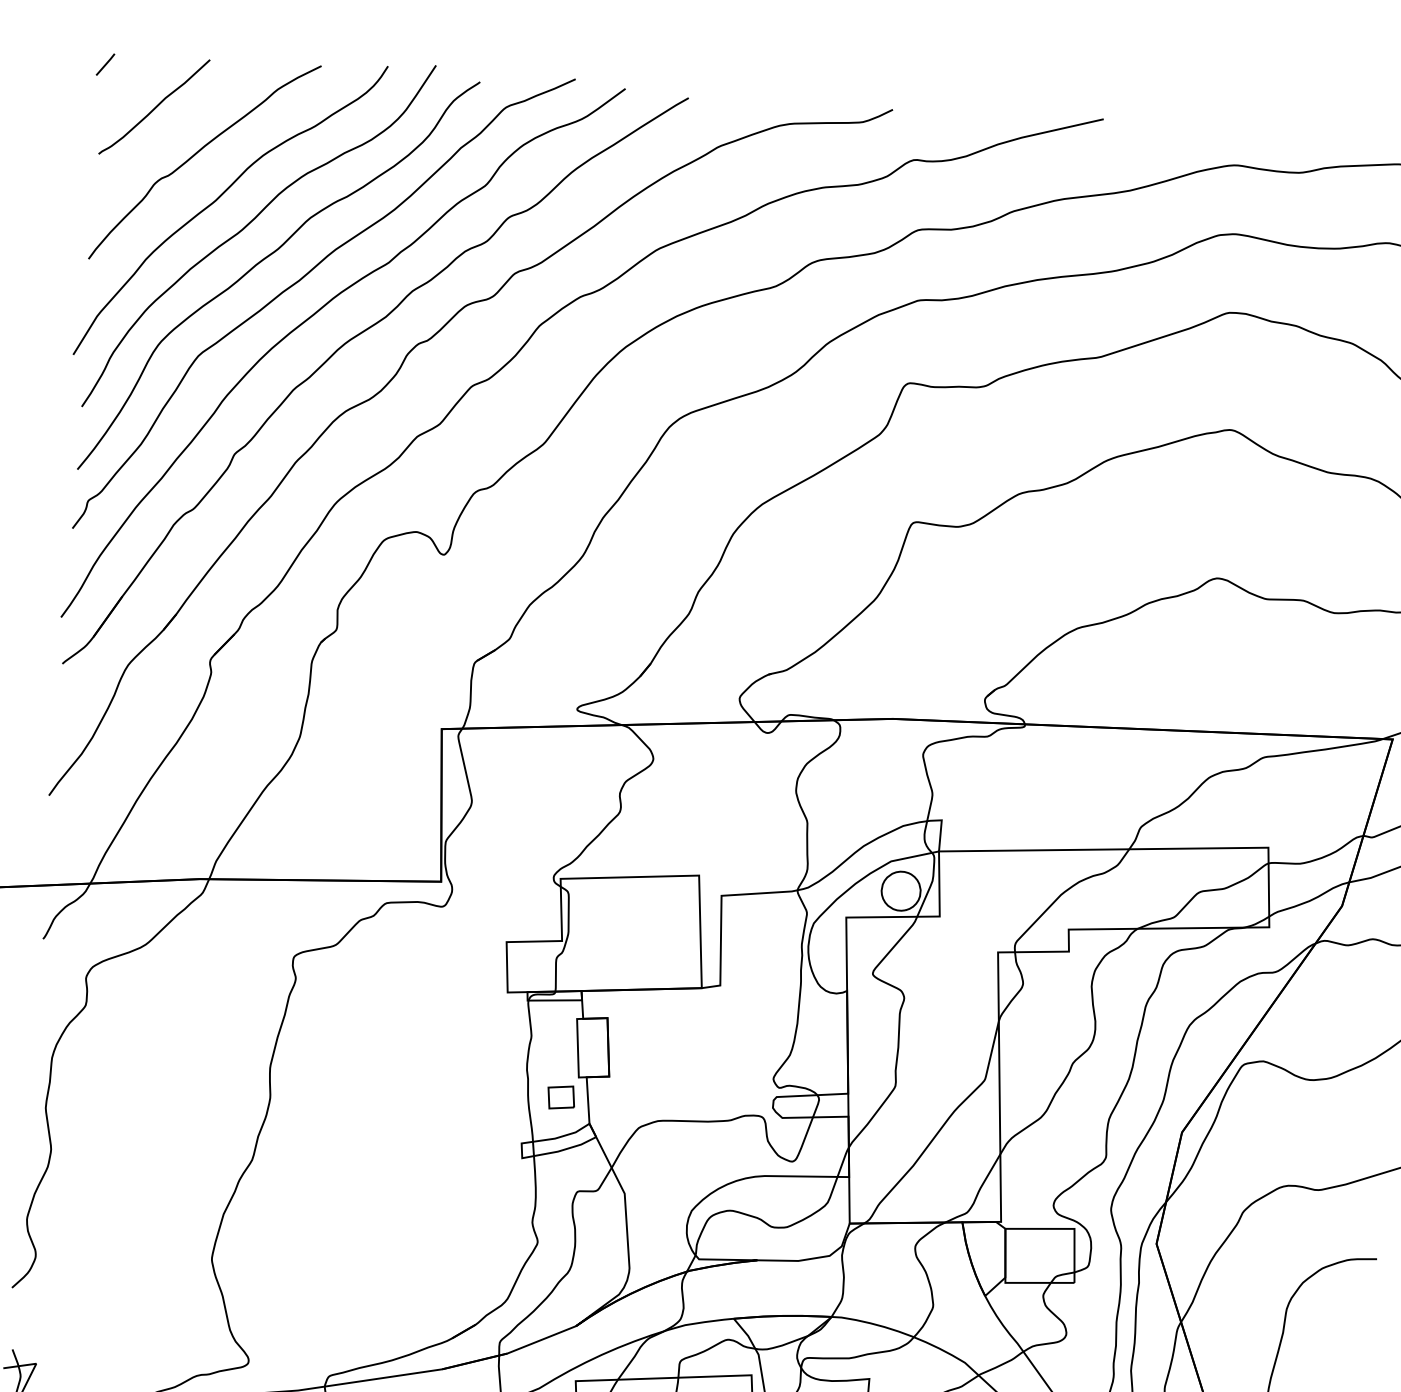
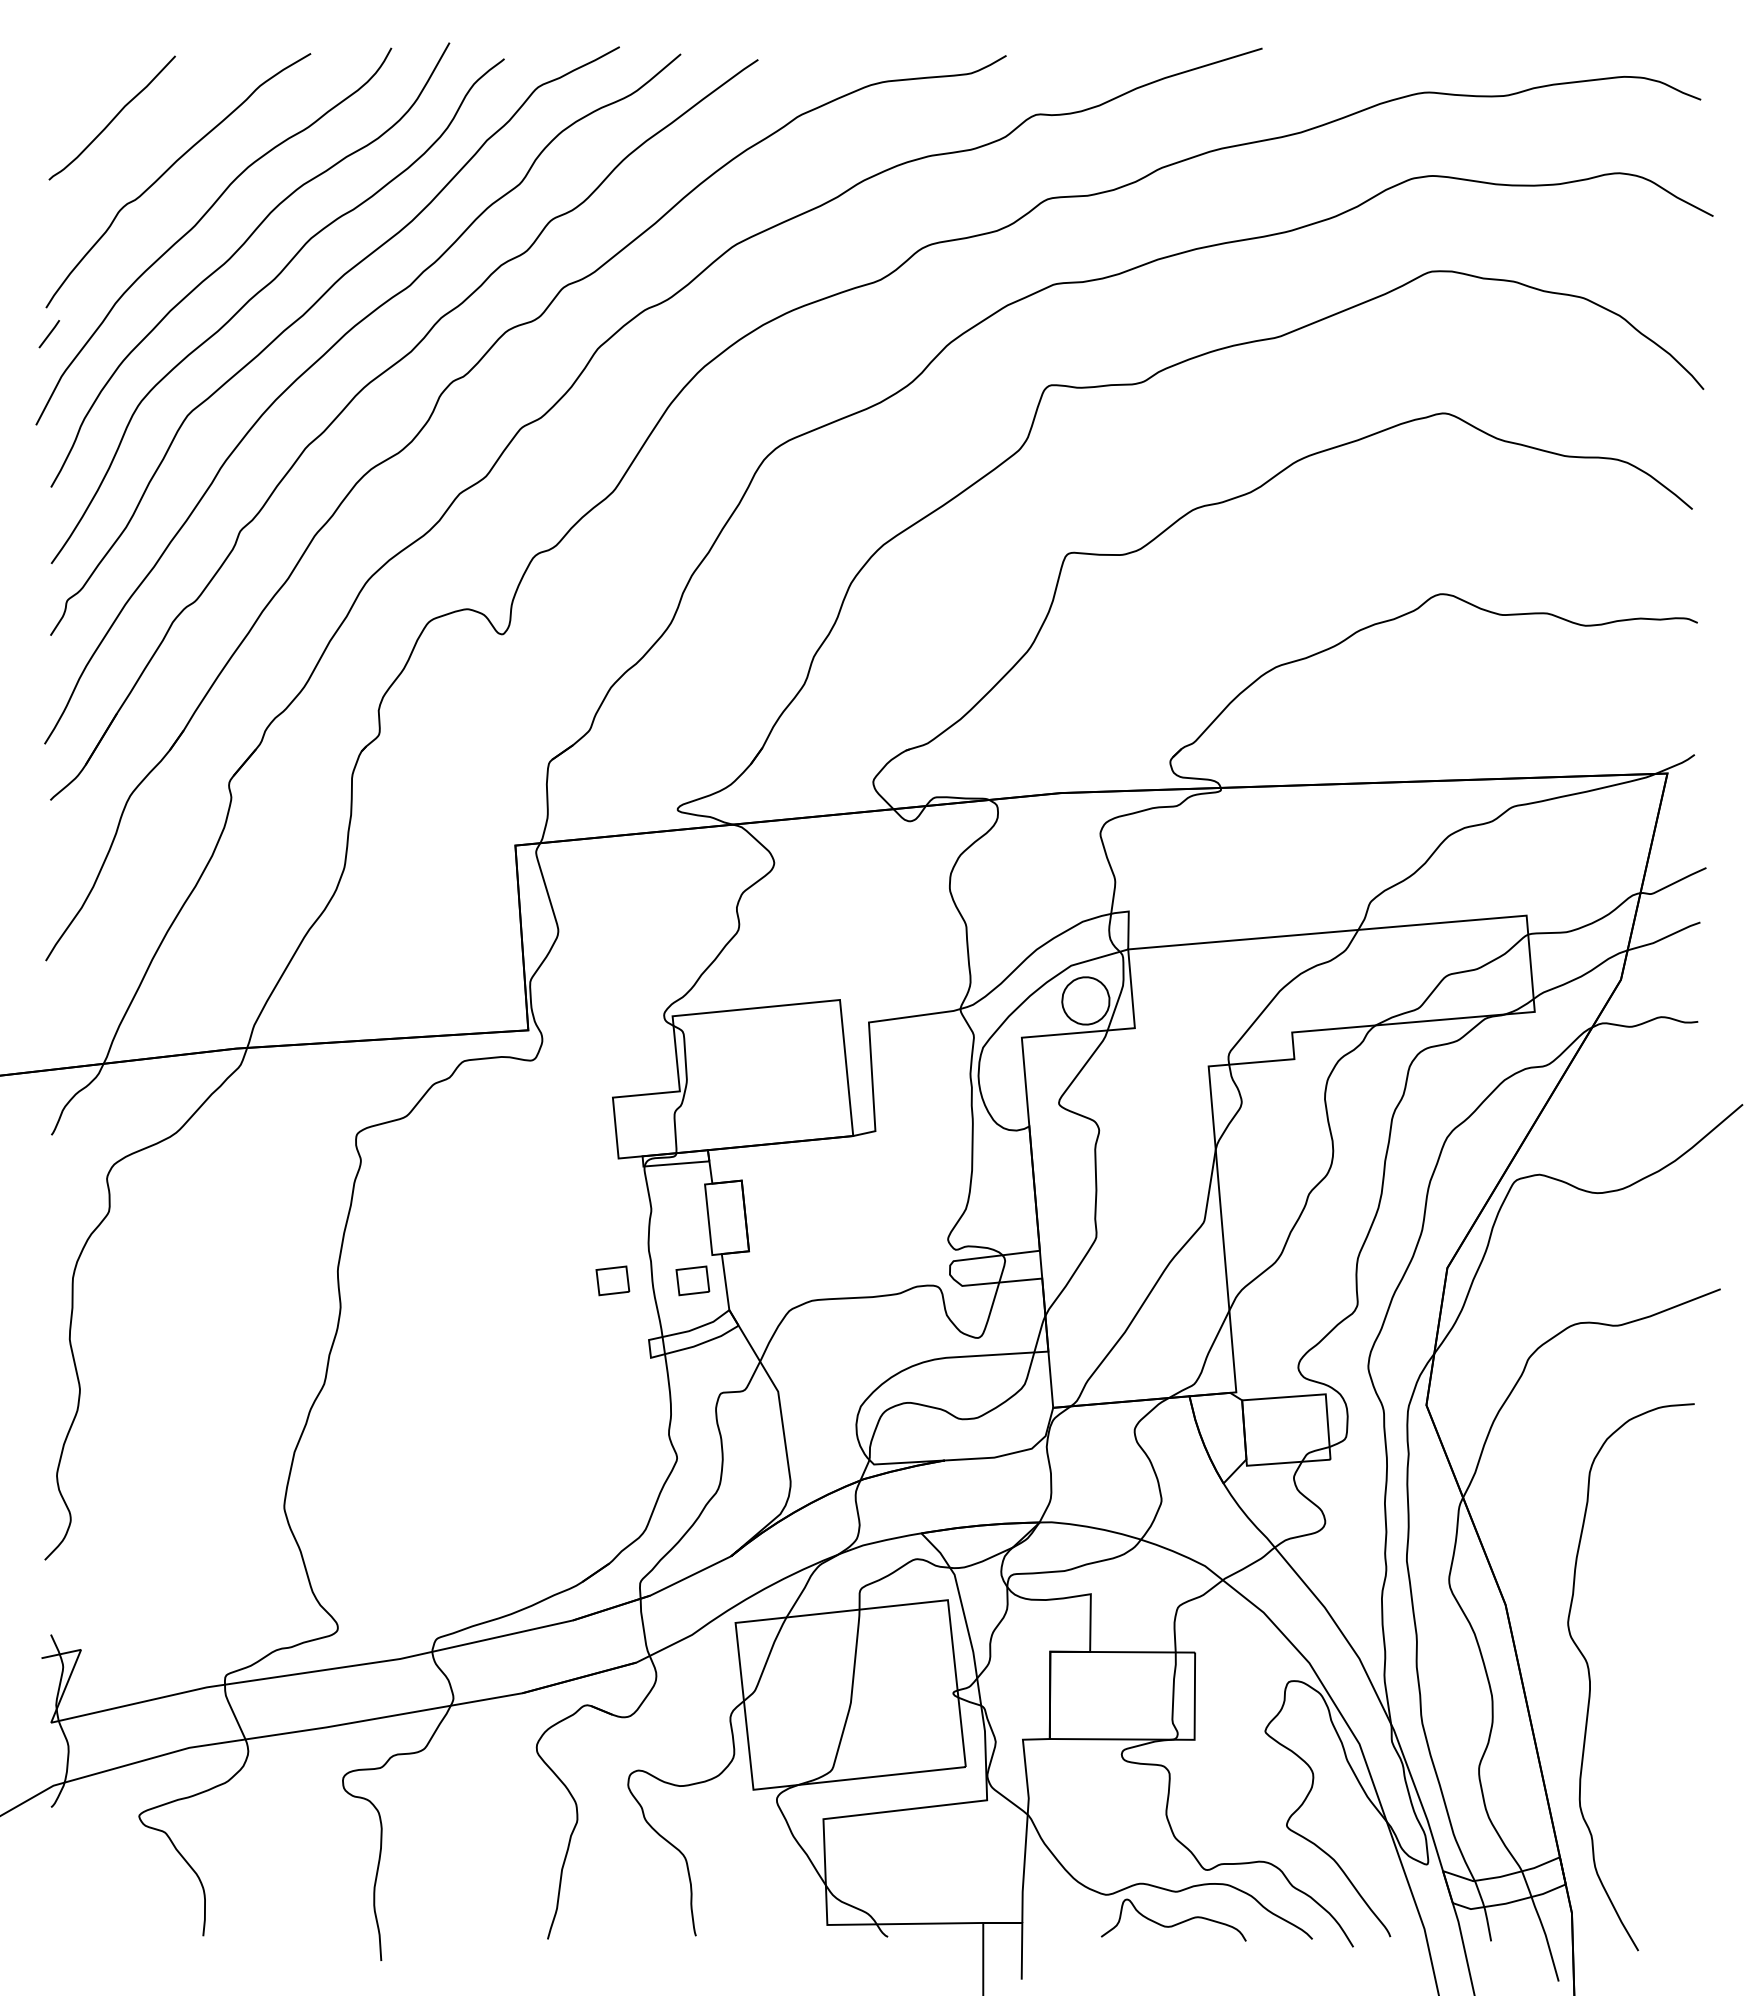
line: (105, 64) -> (49, 334), moved
part: (495, 1092) -> (612, 1280), added

